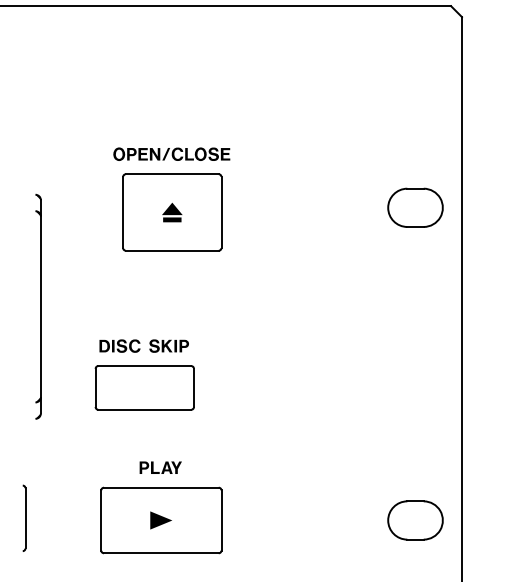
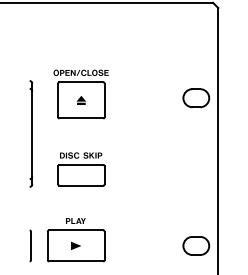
part: (39, 305) -> (31, 133), moved
part: (145, 375) -> (81, 169), moved
line: (24, 517) -> (30, 245), moved

